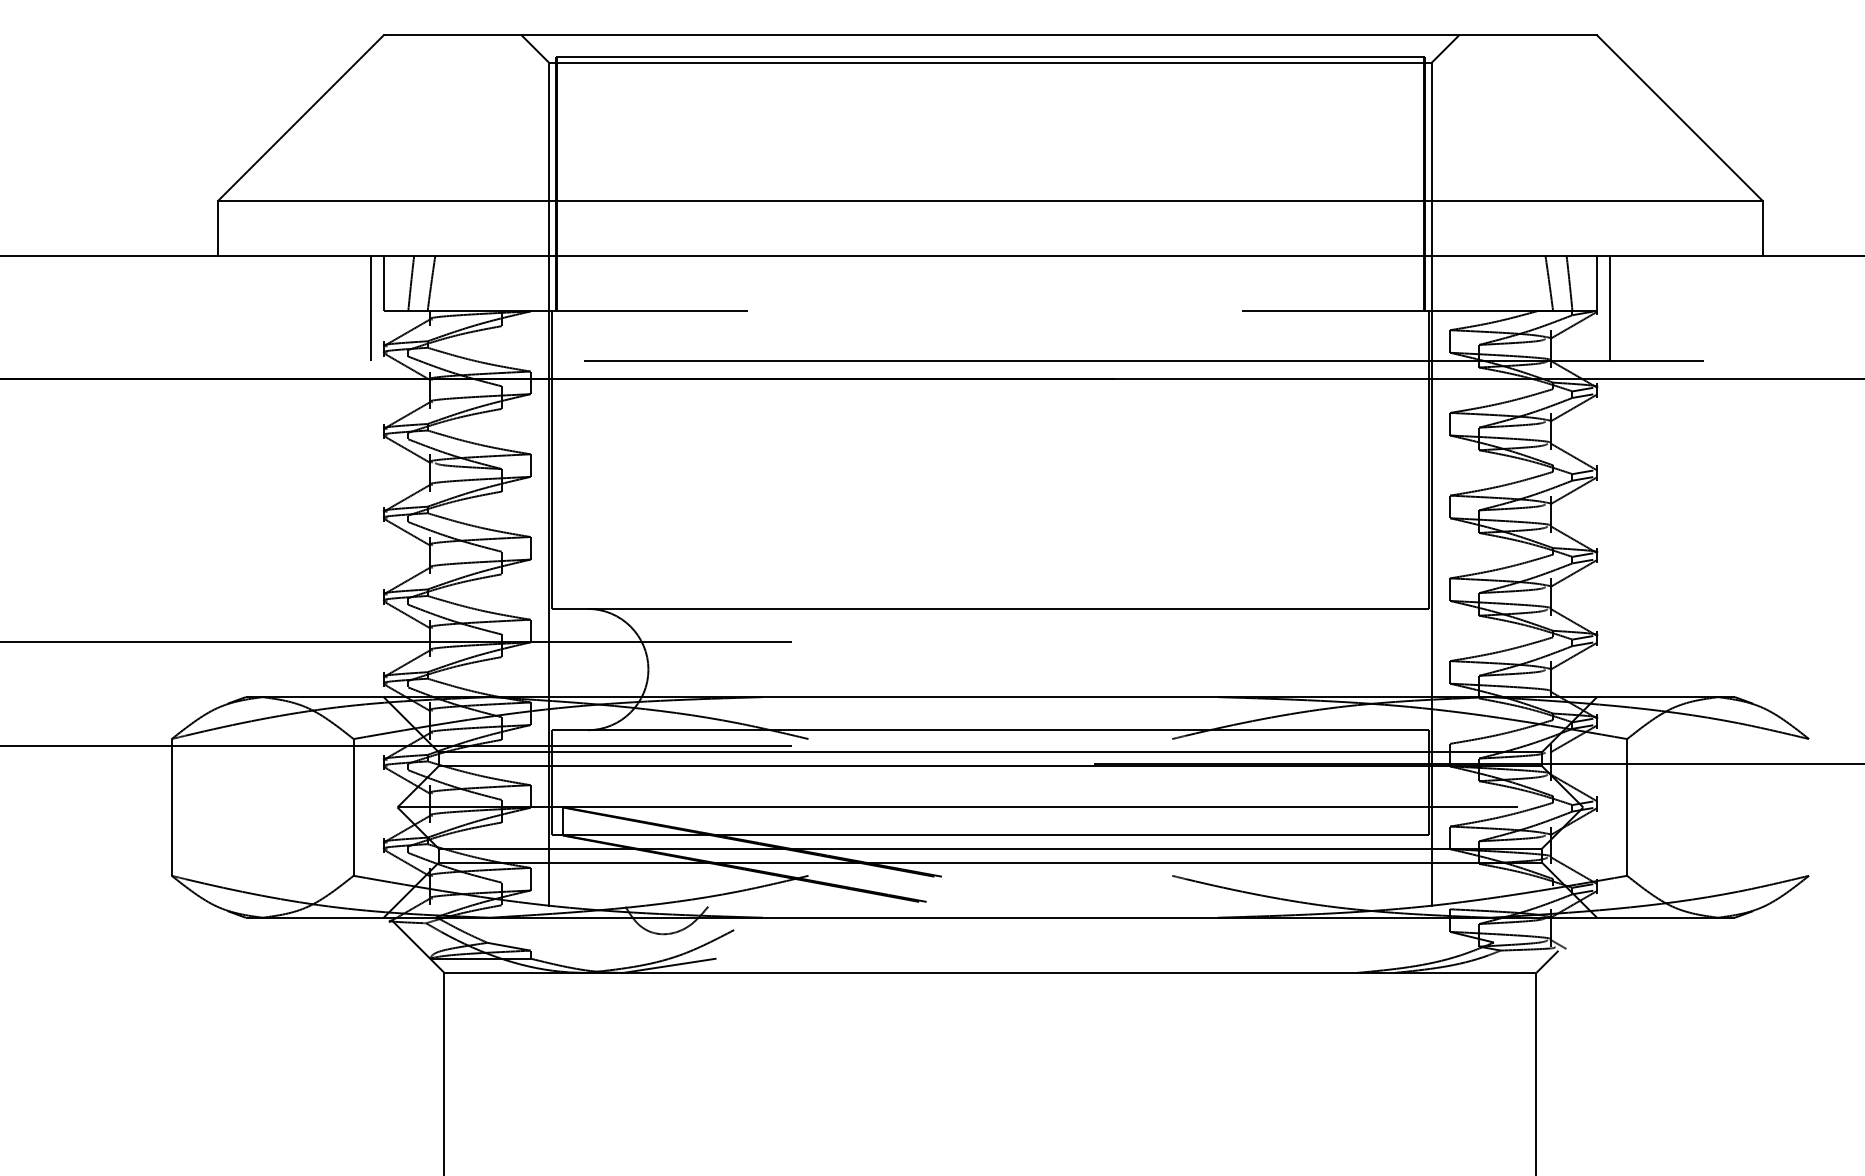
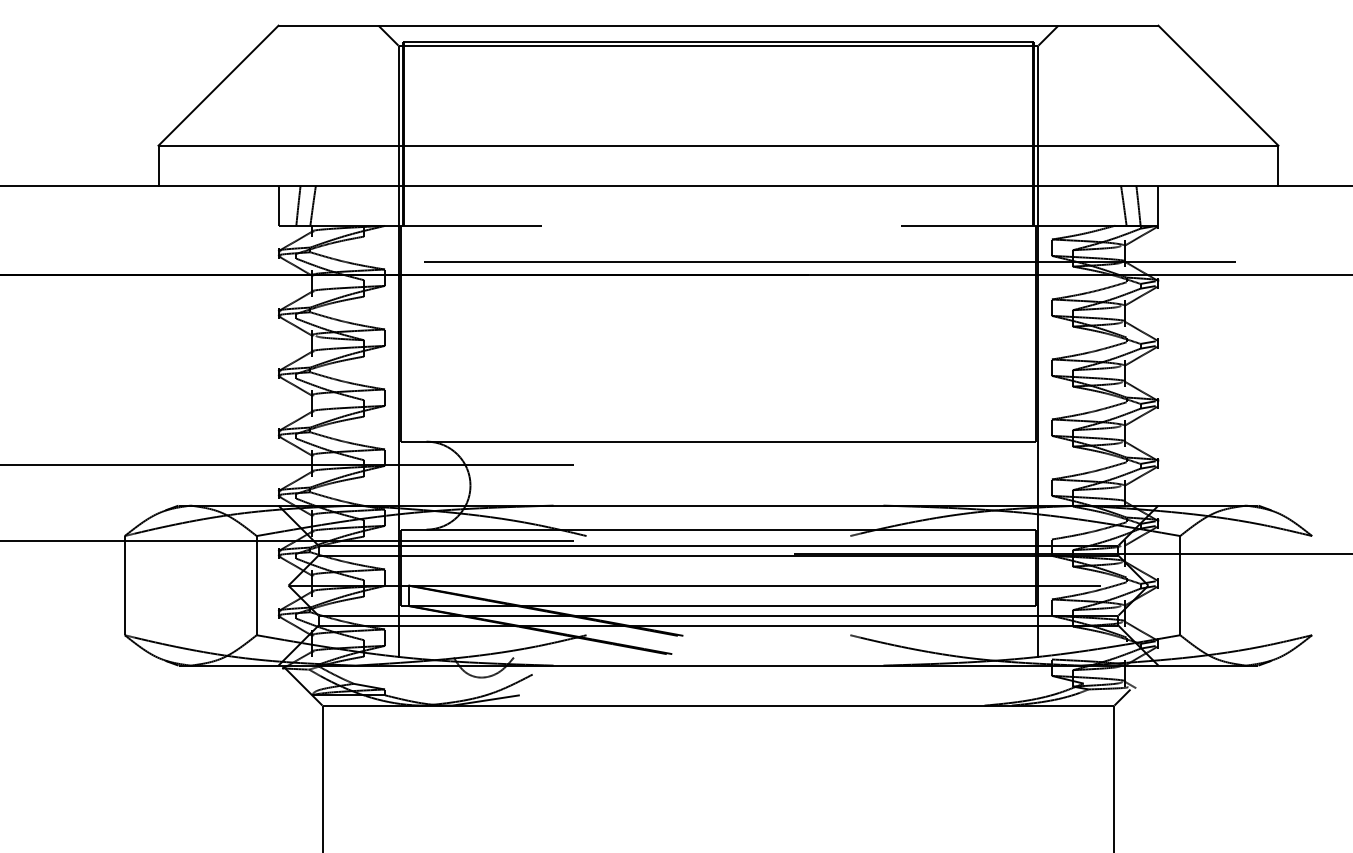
line: (370, 307) -> (268, 223), removed
line: (1610, 307) -> (1168, 223), removed

